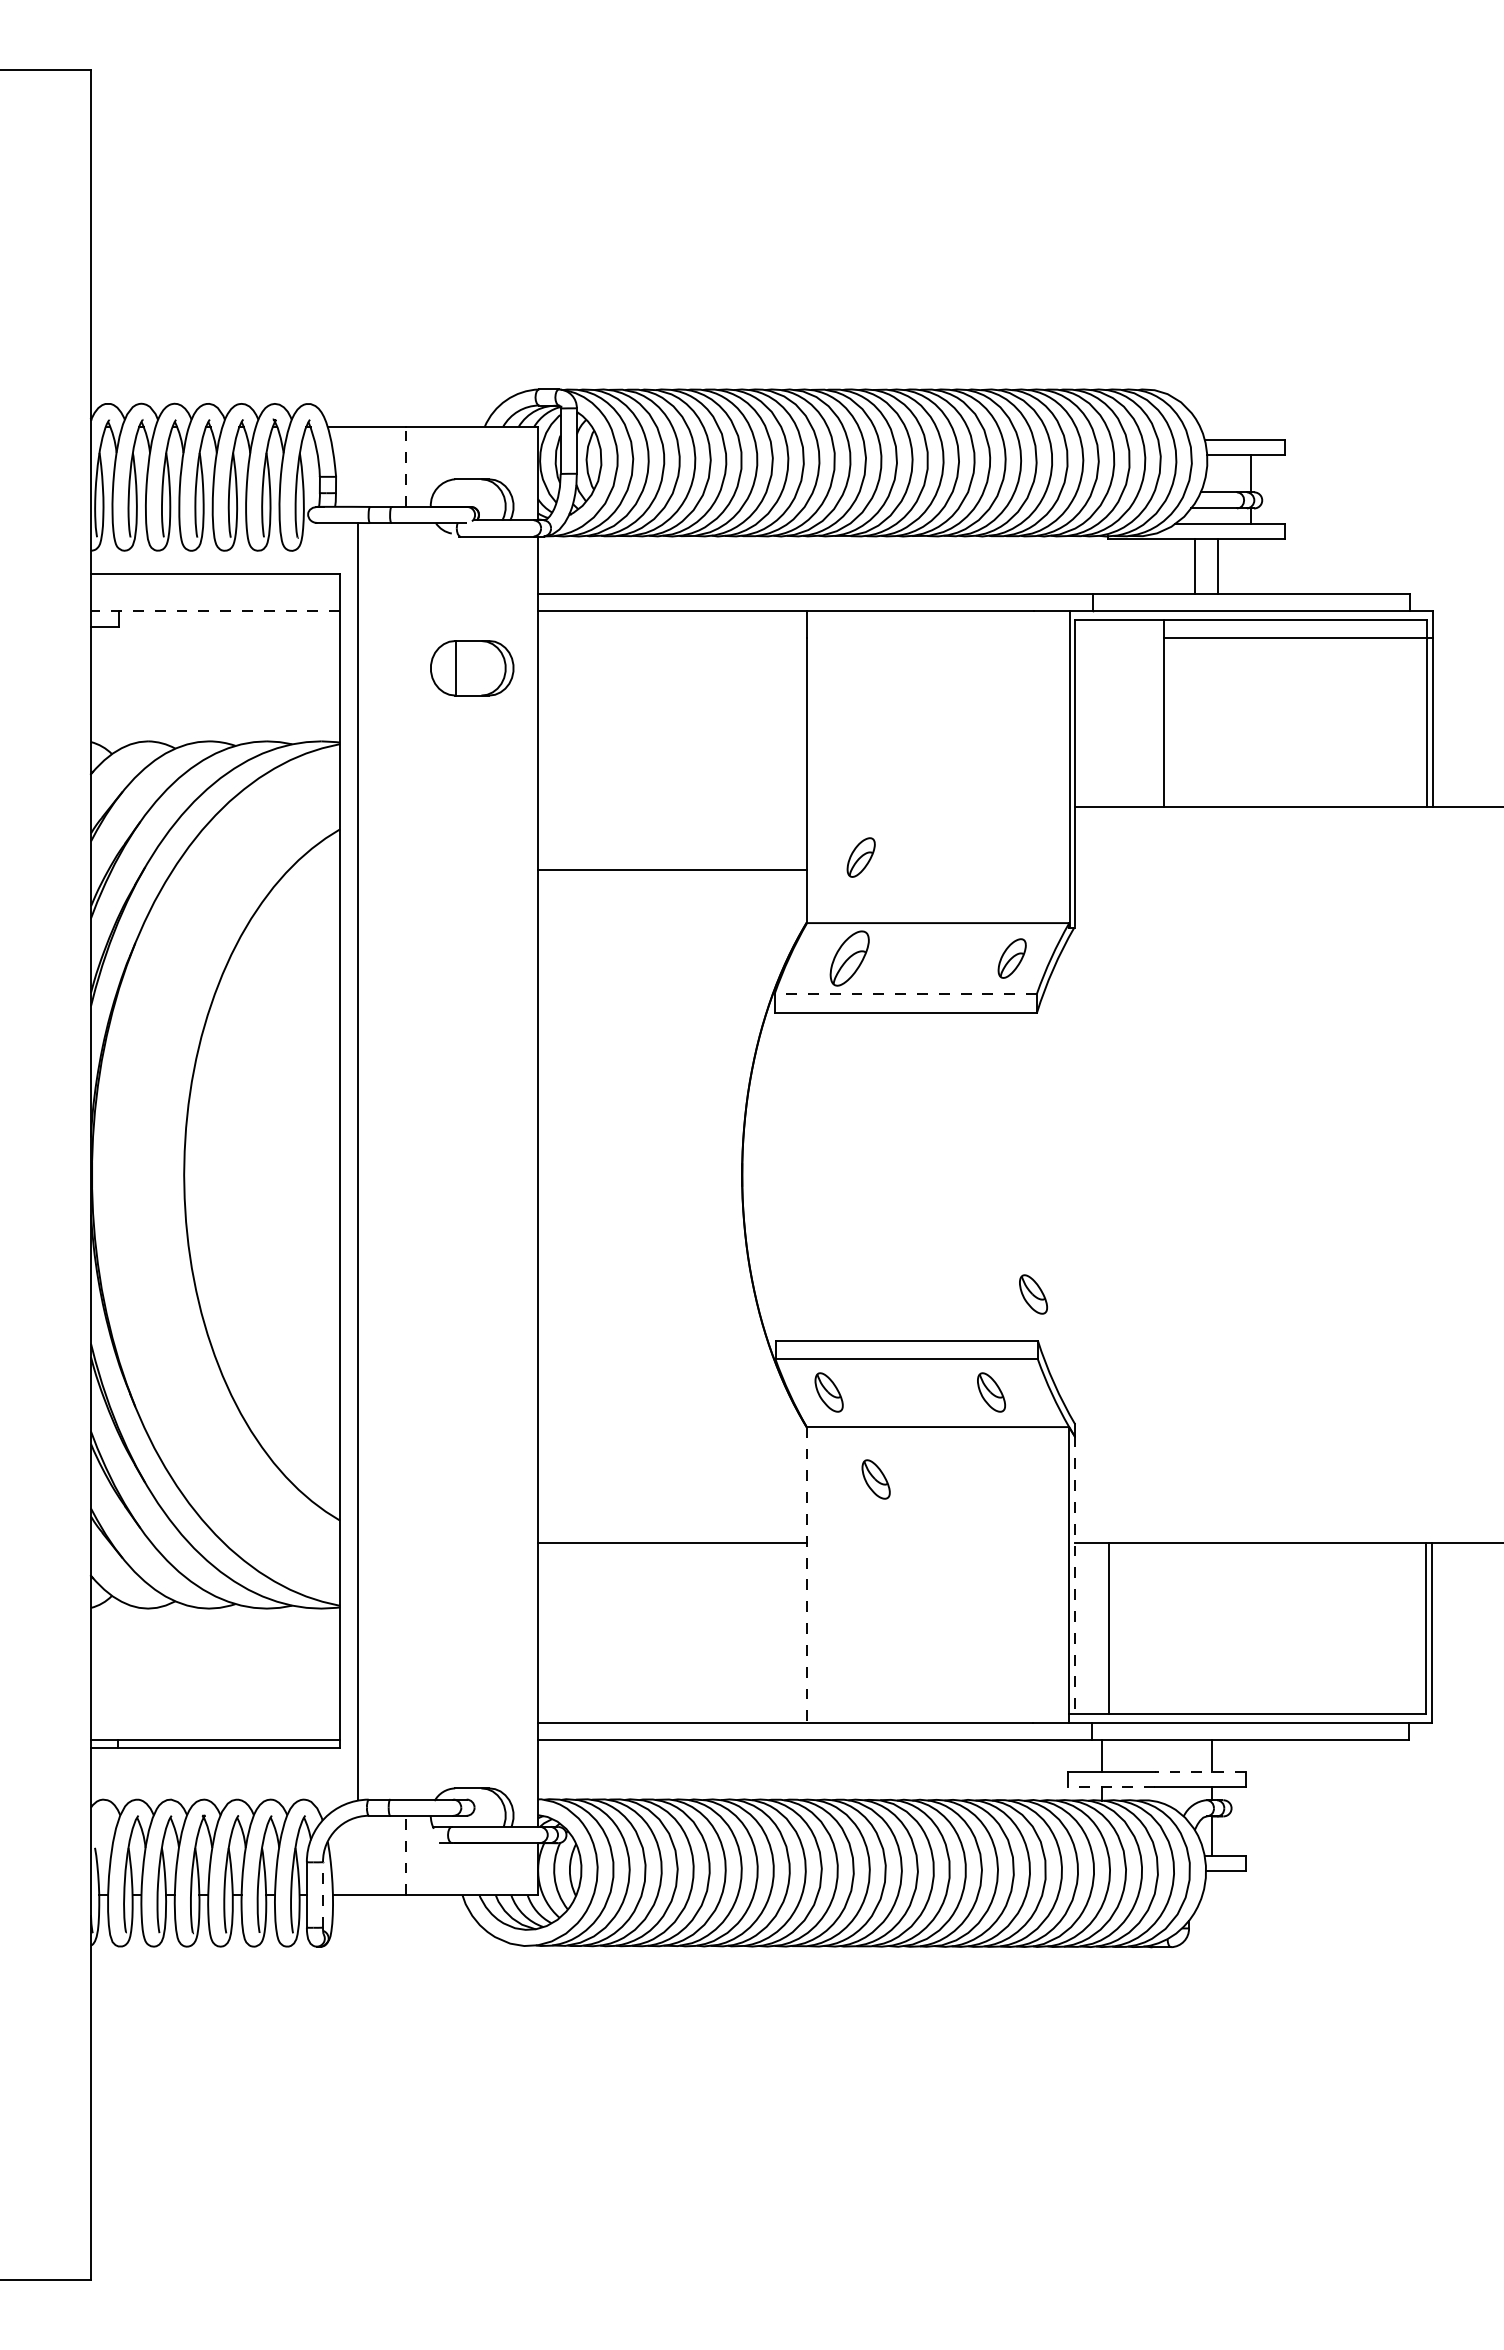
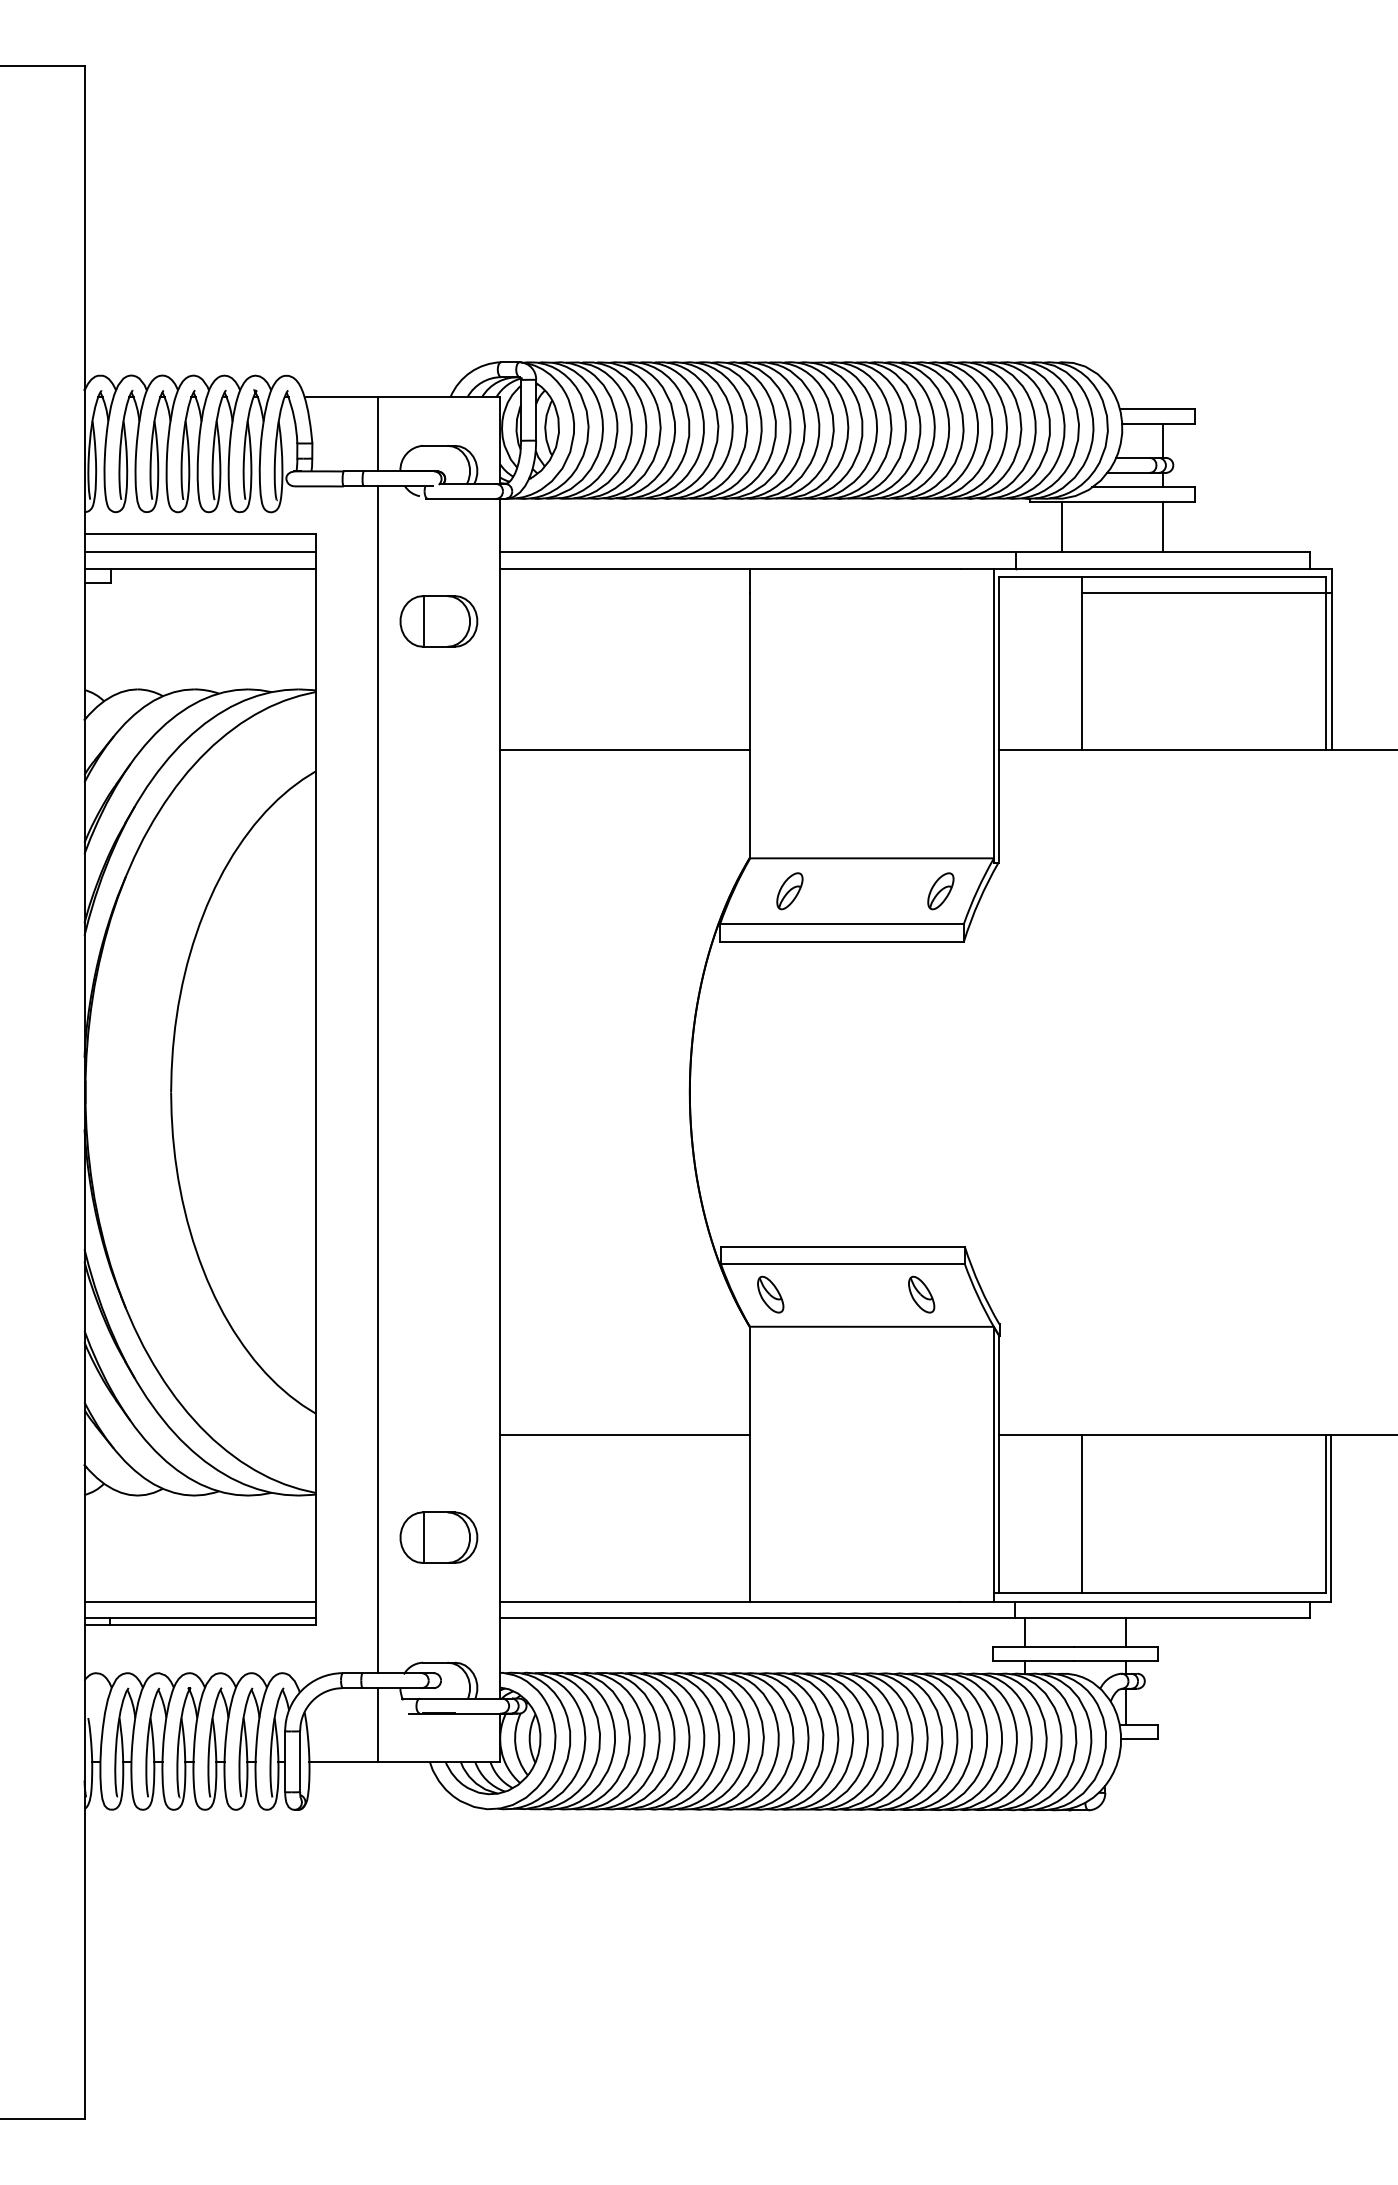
line: (406, 466) -> (377, 433), dashed -> solid
line: (1195, 566) -> (1163, 526), moved
line: (1218, 566) -> (1062, 526), moved
line: (215, 593) -> (200, 551), added
line: (215, 611) -> (200, 568), dashed -> solid
part: (860, 857) -> (799, 797), removed
line: (672, 869) -> (625, 749), moved
part: (849, 958) -> (789, 891), size x0.71
line: (905, 993) -> (841, 923), dashed -> solid
line: (358, 1161) -> (377, 1079), moved
part: (1033, 1294) -> (960, 1203), removed
part: (875, 1479) -> (813, 1375), removed
line: (806, 1574) -> (749, 1463), dashed -> solid
line: (1074, 1575) -> (998, 1464), dashed -> solid
line: (1108, 1628) -> (1081, 1514), moved
part: (472, 1653) -> (439, 1537), added
line: (215, 1722) -> (200, 1601), added
line: (1200, 1771) -> (1115, 1647), dashed -> solid
line: (1111, 1786) -> (1033, 1660), dashed -> solid
line: (406, 1855) -> (377, 1725), dashed -> solid
line: (323, 1894) -> (300, 1761), dashed -> solid

